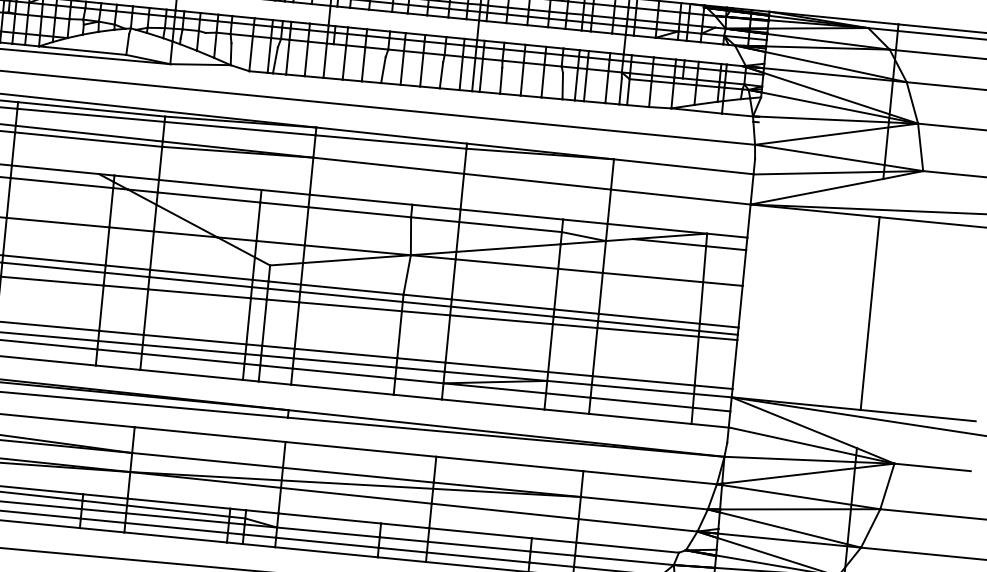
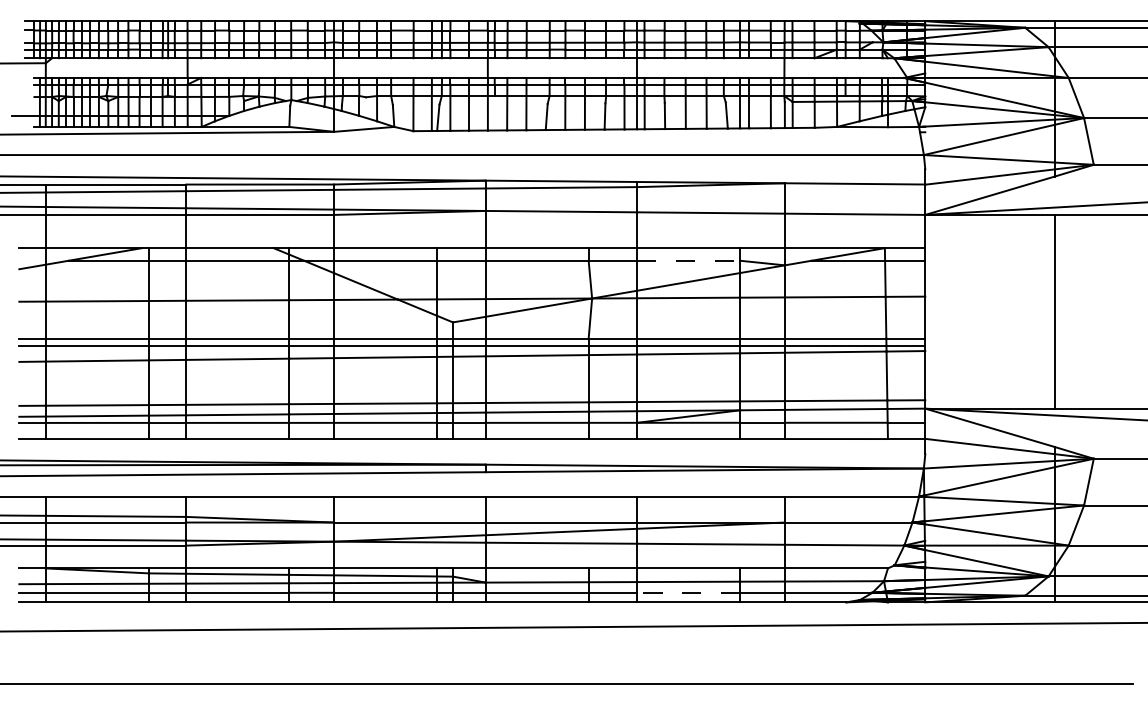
line: (510, 226) -> (688, 260), solid -> dashed
line: (478, 557) -> (688, 592), solid -> dashed

